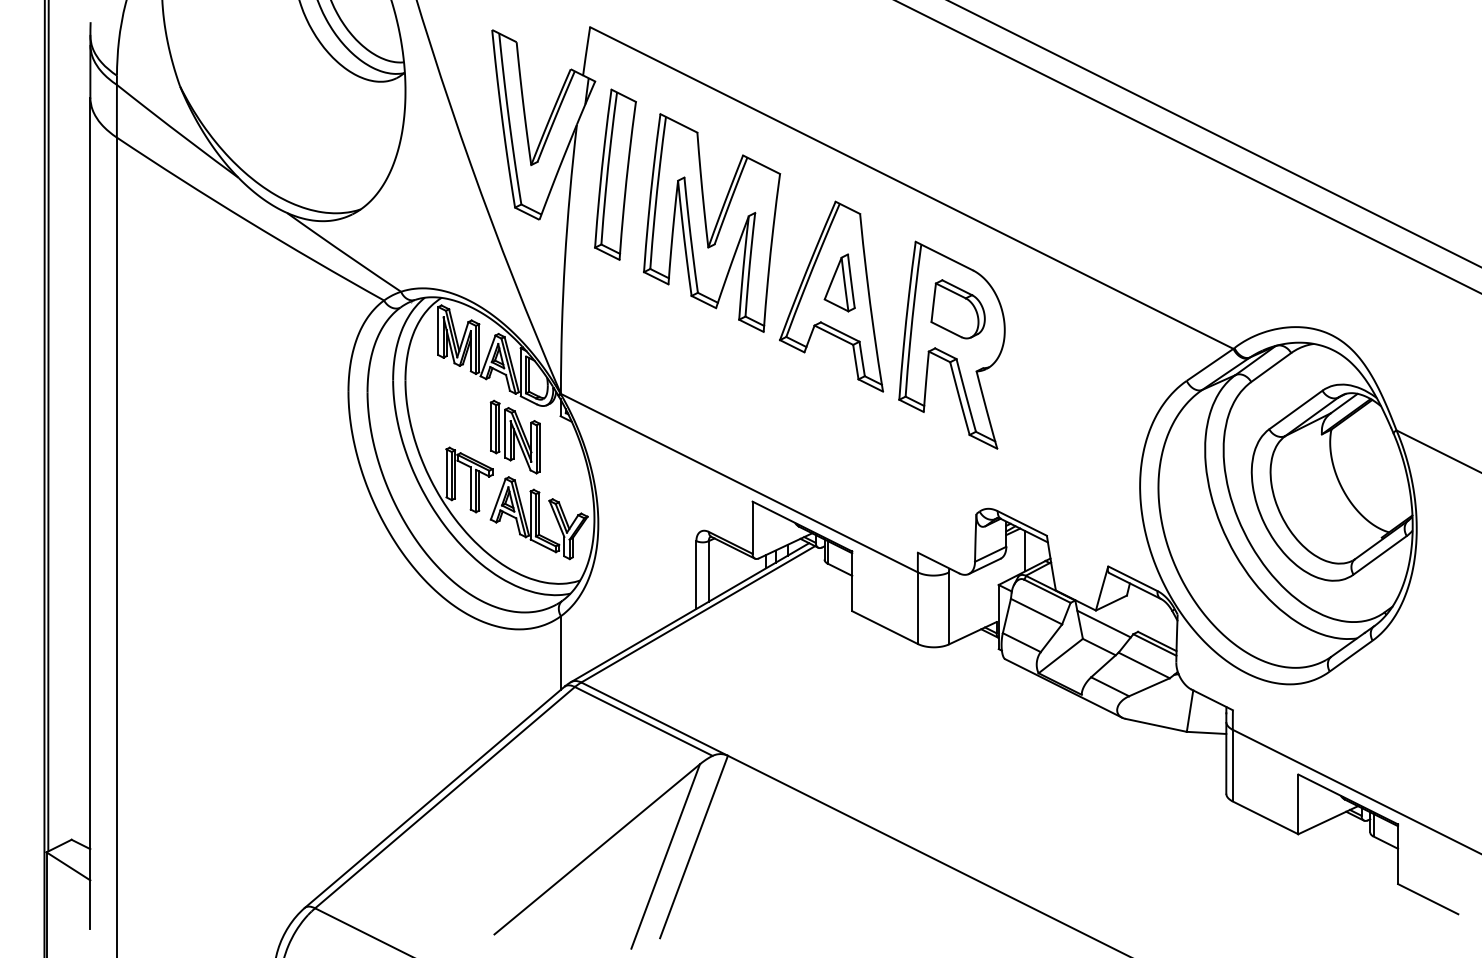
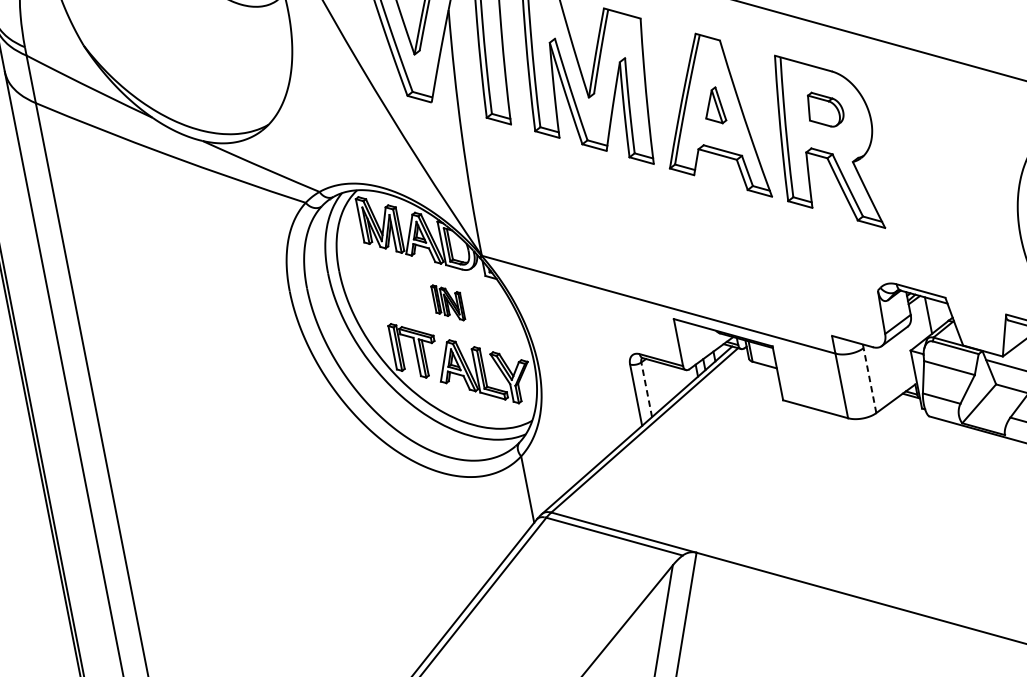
part: (839, 282) -> (713, 105), size x0.7
part: (957, 309) -> (824, 109), size x0.7
part: (514, 436) -> (447, 302), size x0.6
line: (708, 570) -> (646, 388), solid -> dashed
line: (949, 608) -> (870, 380), solid -> dashed

